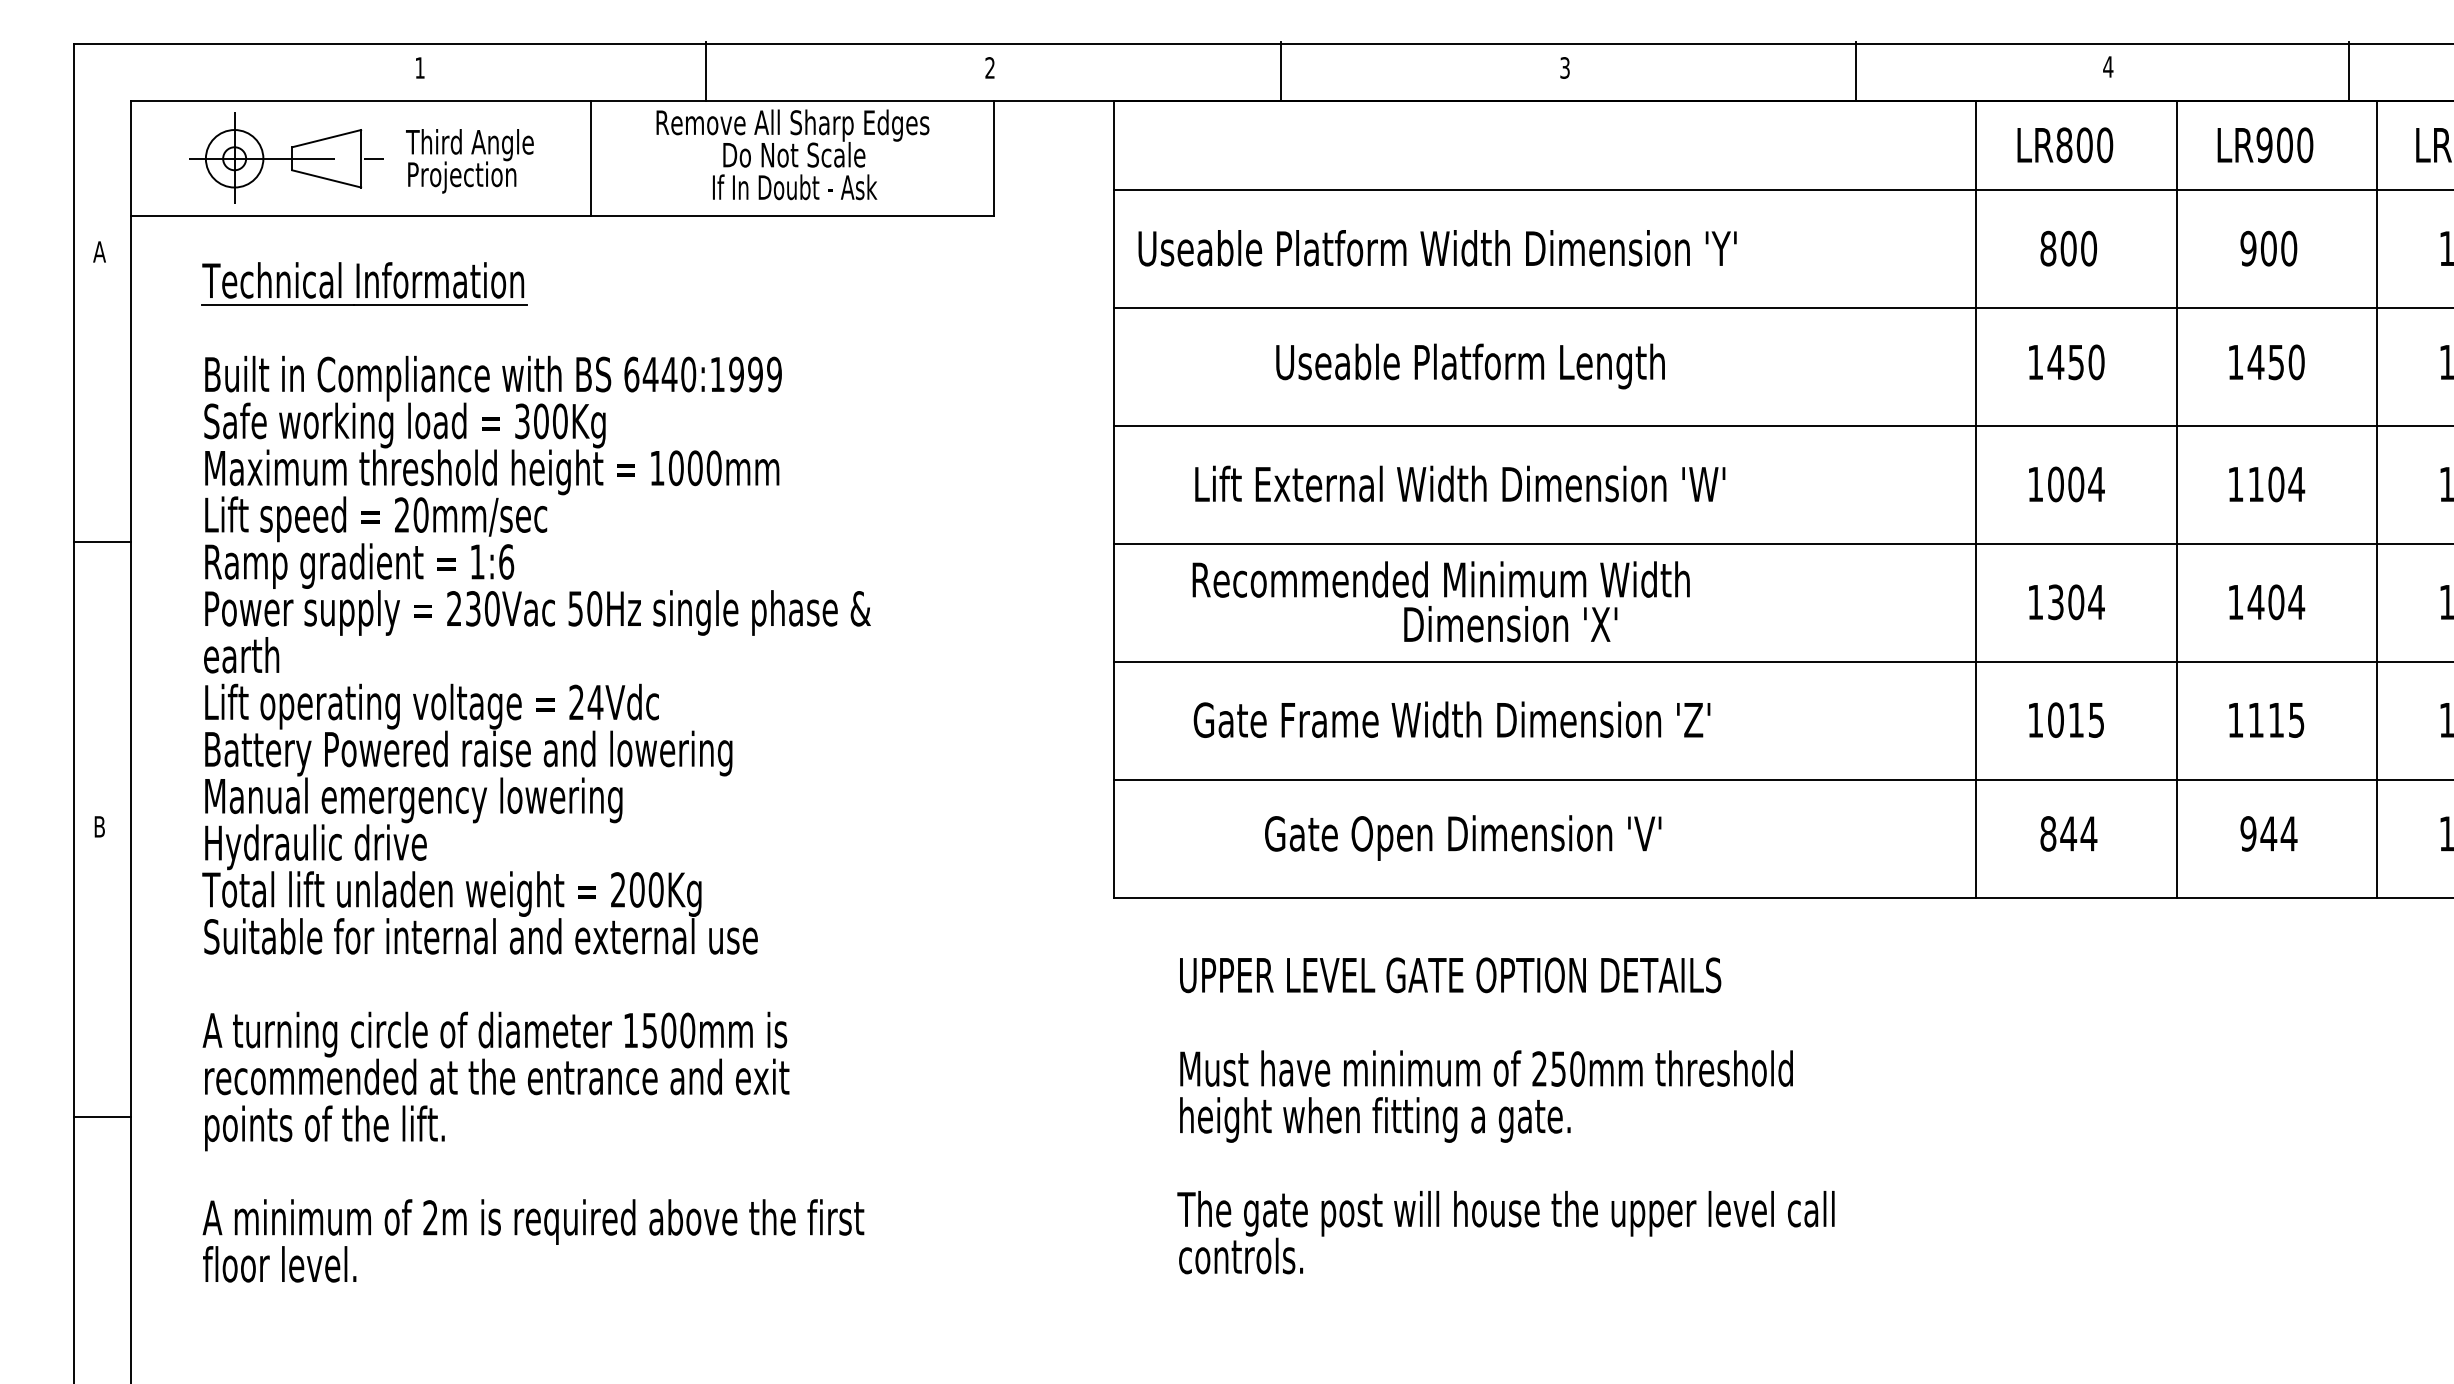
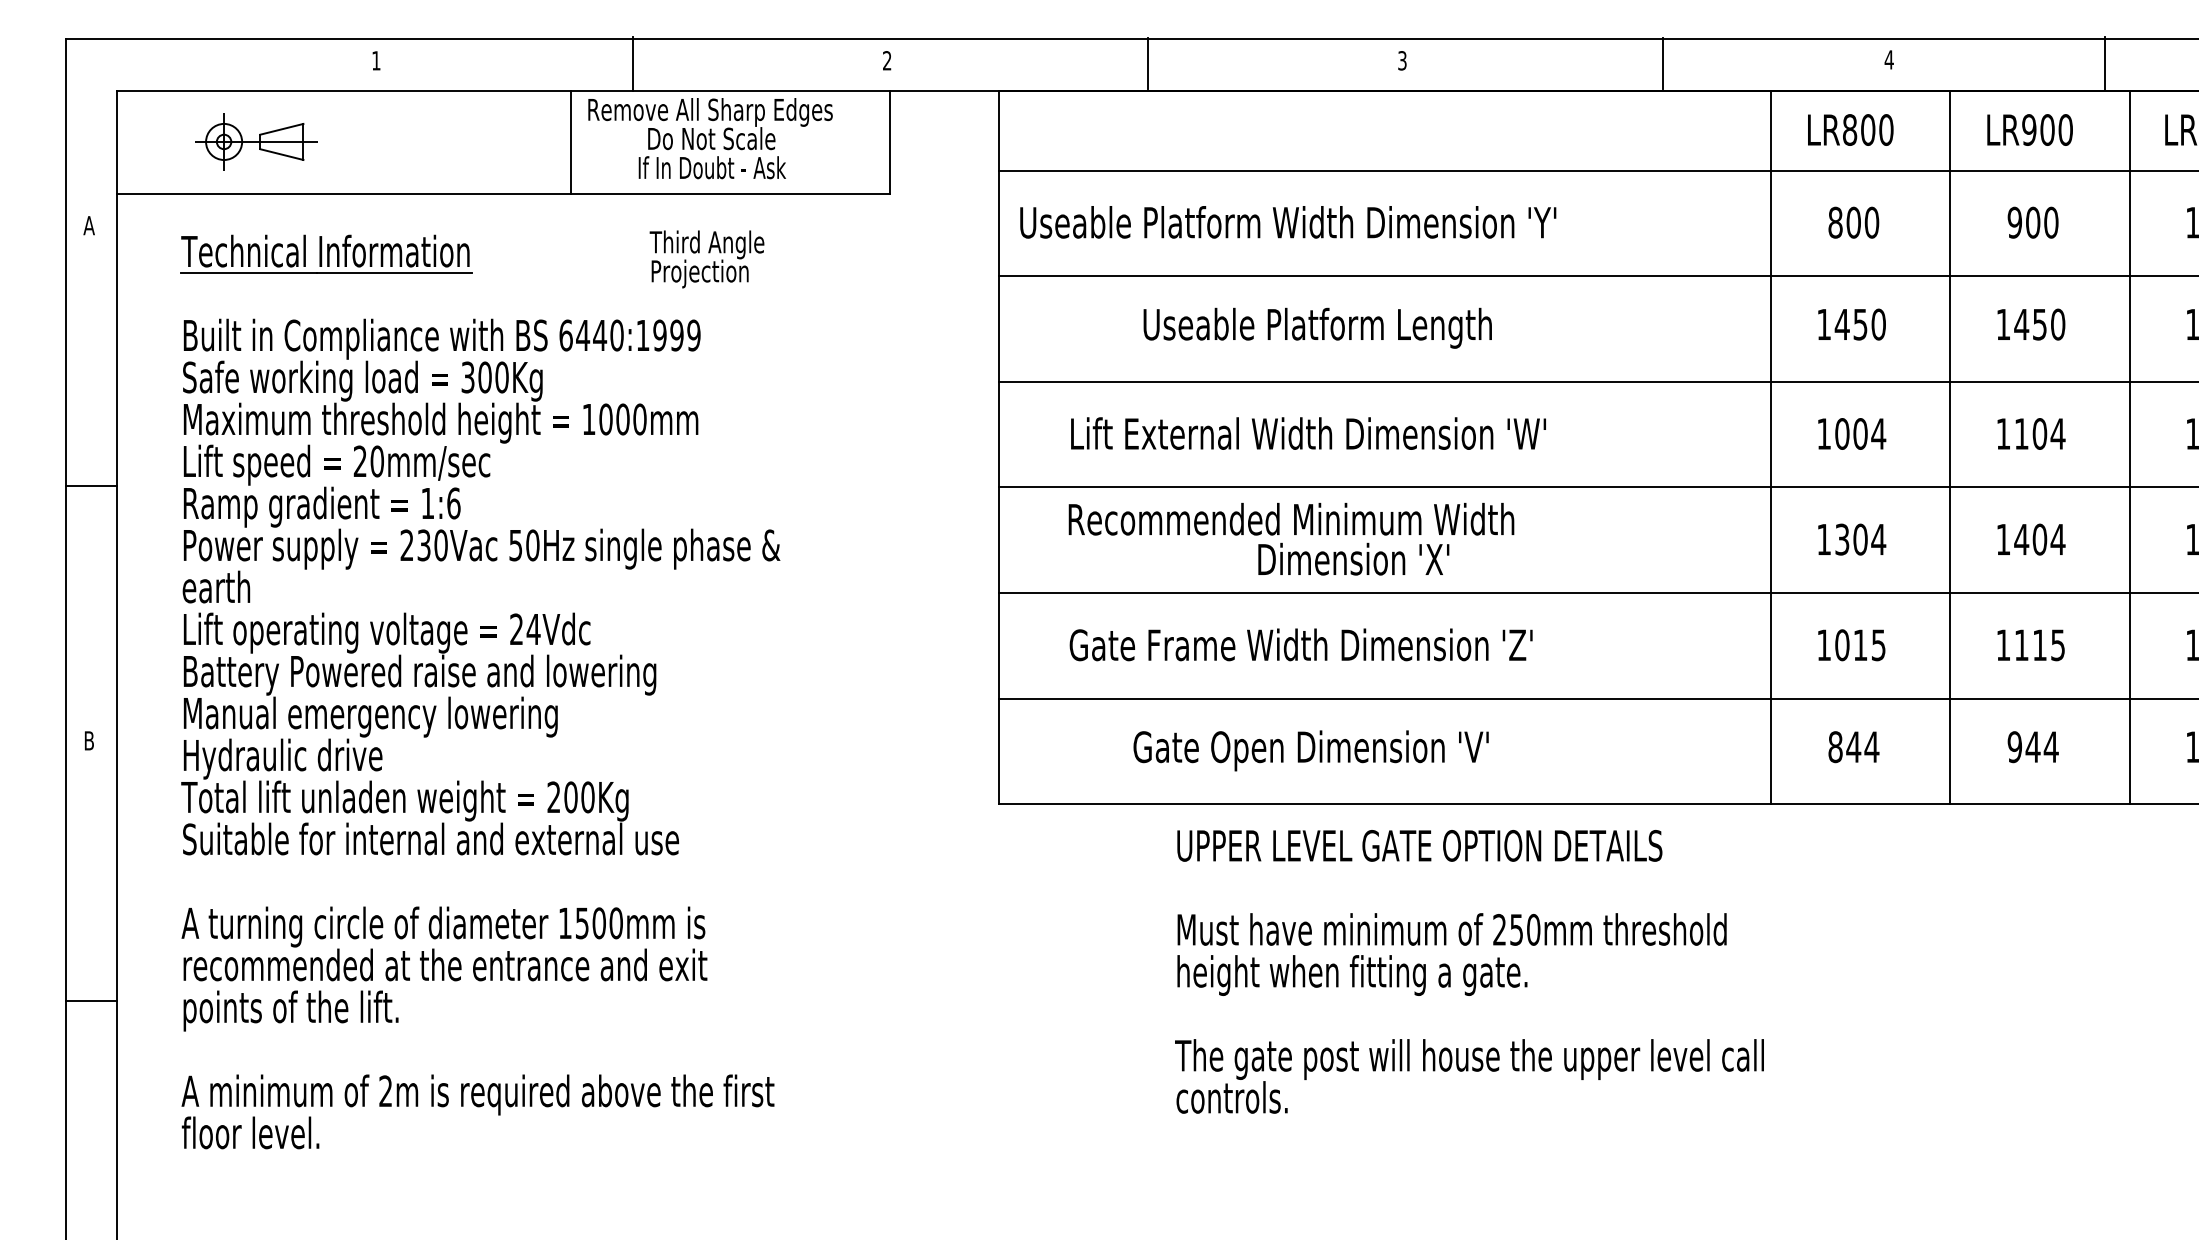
part: (286, 158) -> (256, 141), size x0.7
line: (590, 158) -> (570, 141), moved
text: (469, 161) -> (706, 259), moved
text: (1505, 1115) -> (1469, 971), moved

